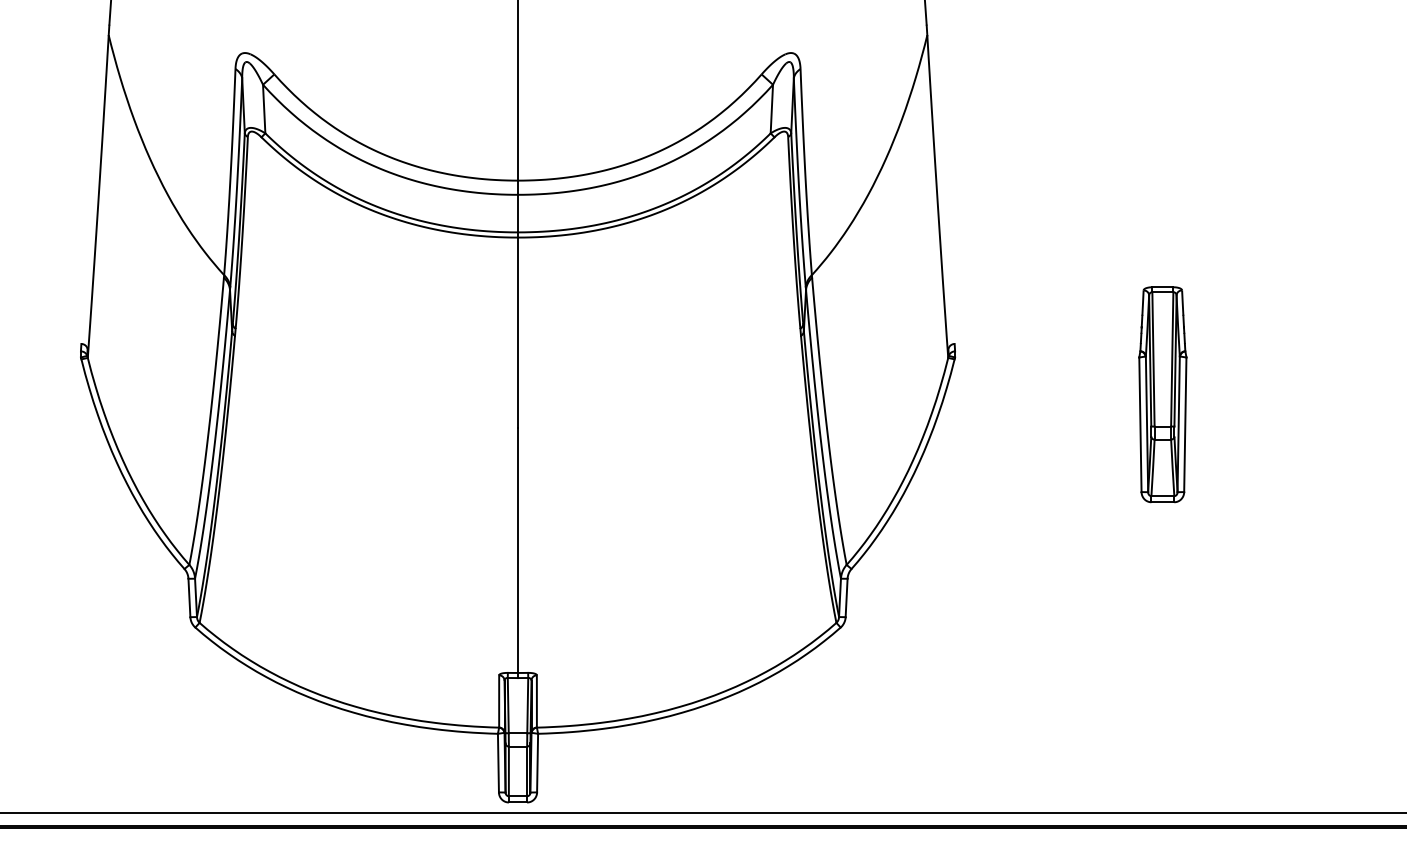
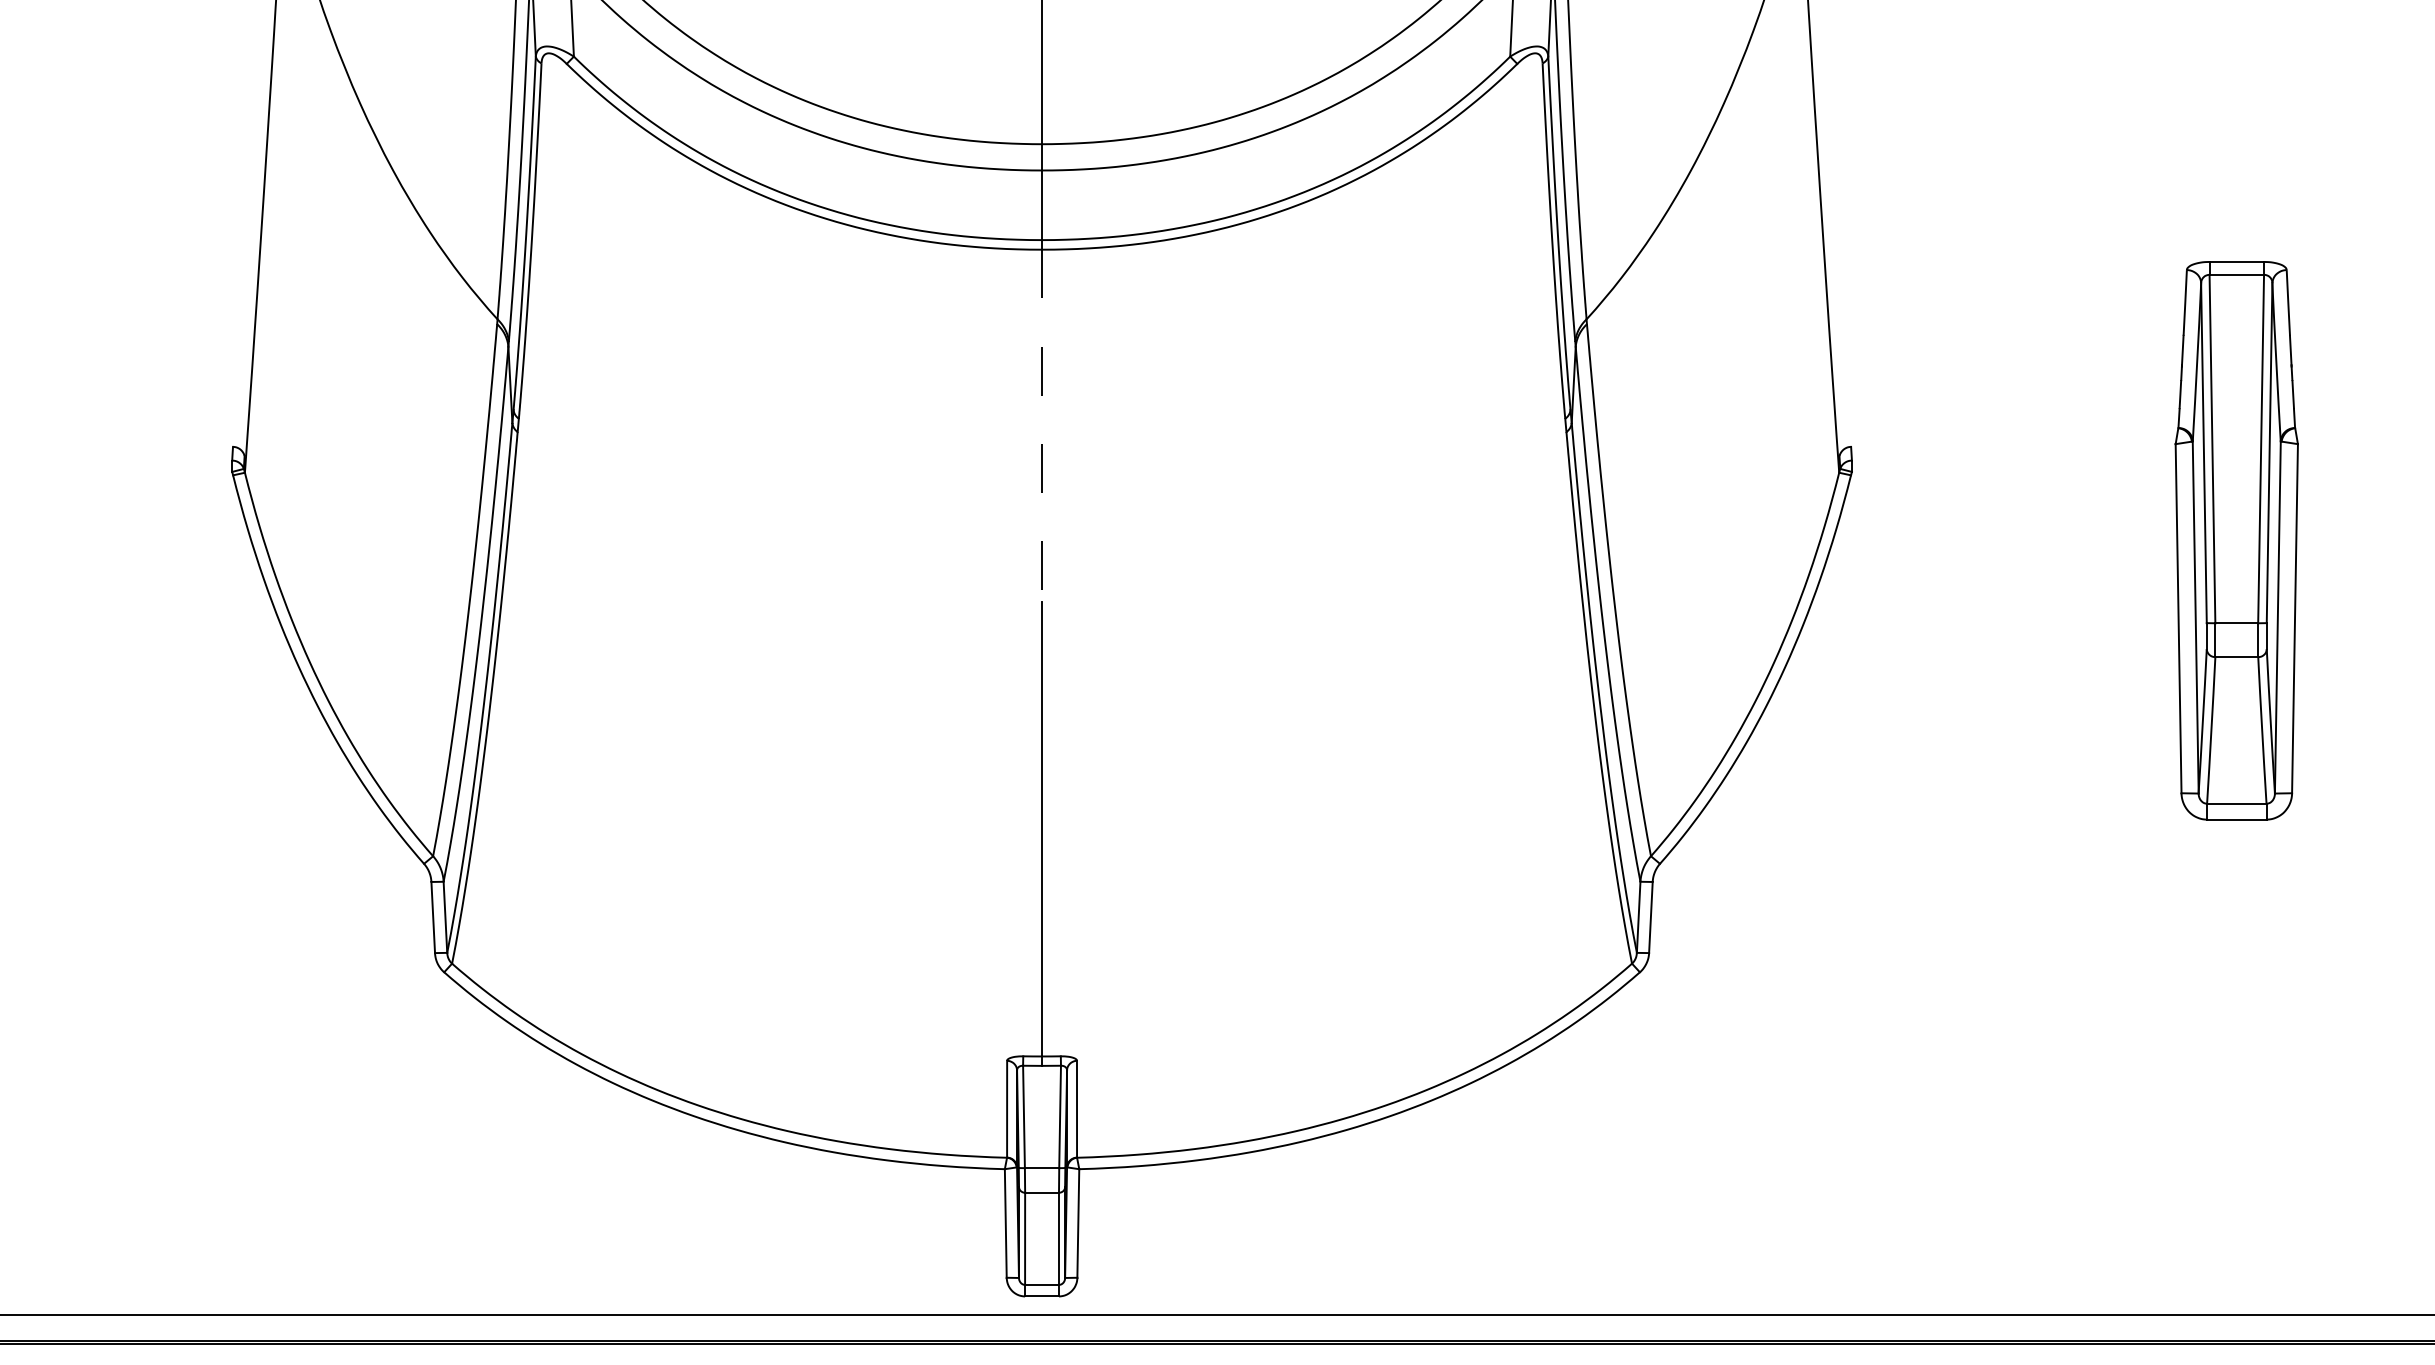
line: (518, 332) -> (1042, 425), solid -> dashed
part: (1162, 394) -> (2236, 540), size x1.4

